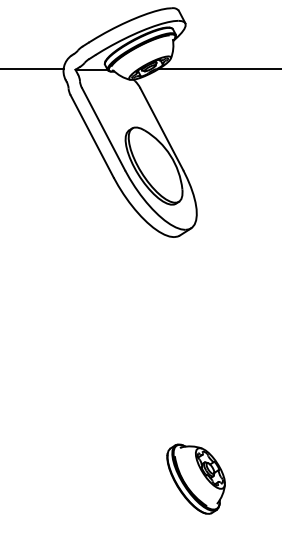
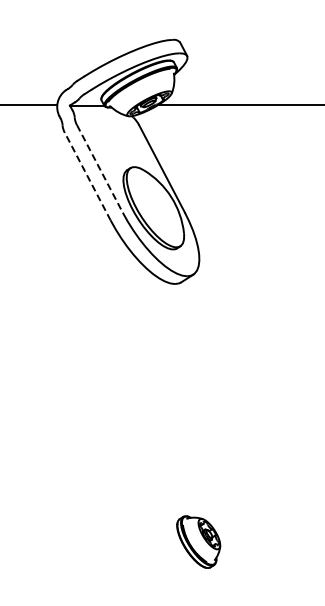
line: (104, 129) -> (100, 169), solid -> dashed
line: (91, 136) -> (87, 176), solid -> dashed
part: (195, 478) -> (198, 541), size x0.7

